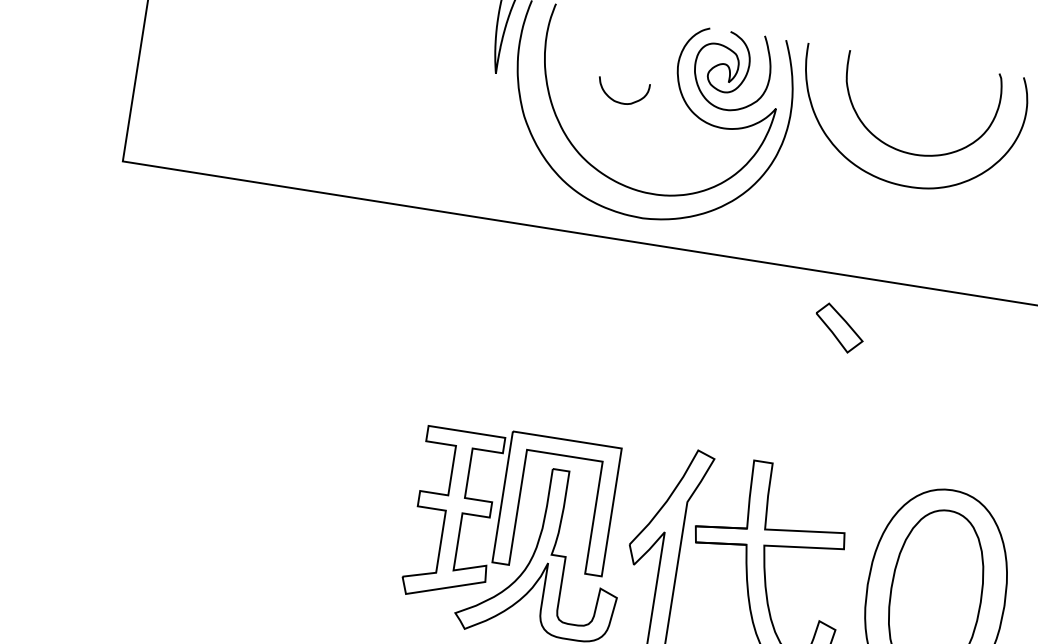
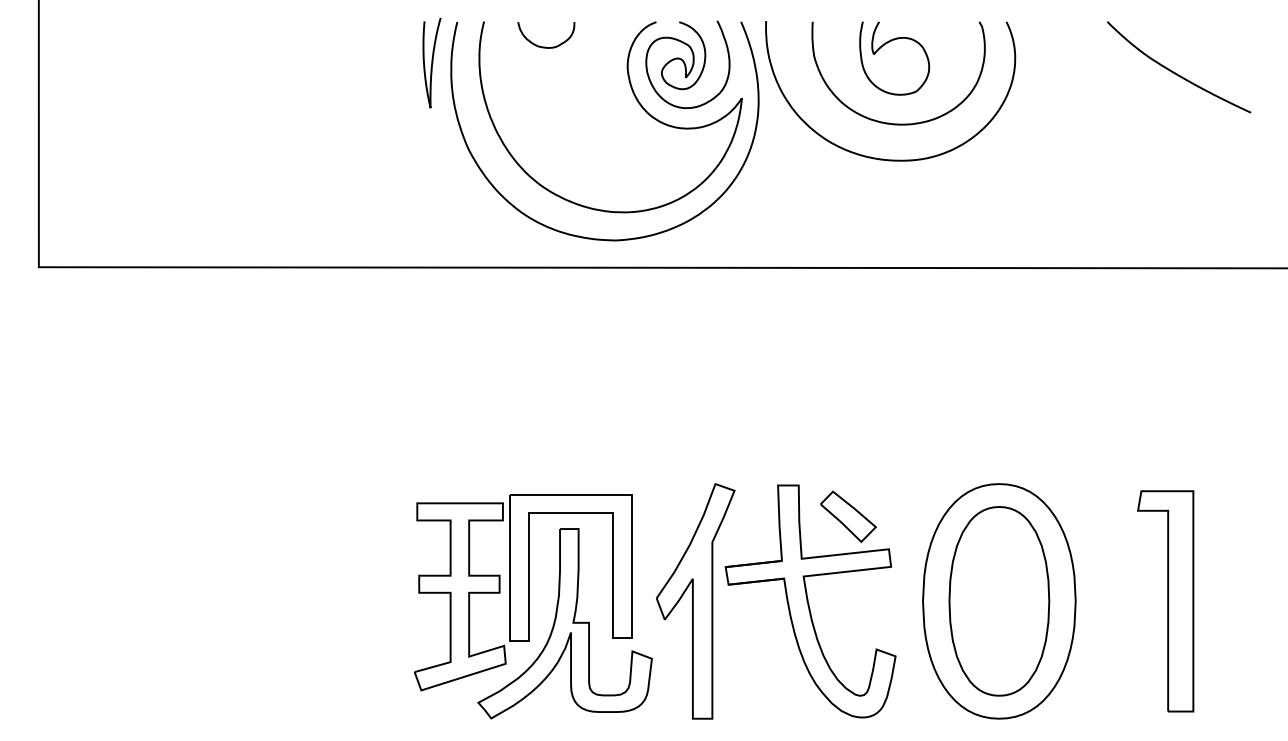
curve: (913, 80) -> (886, 44), added
curve: (620, 102) -> (545, 46), moved
part: (839, 328) -> (848, 516), moved

